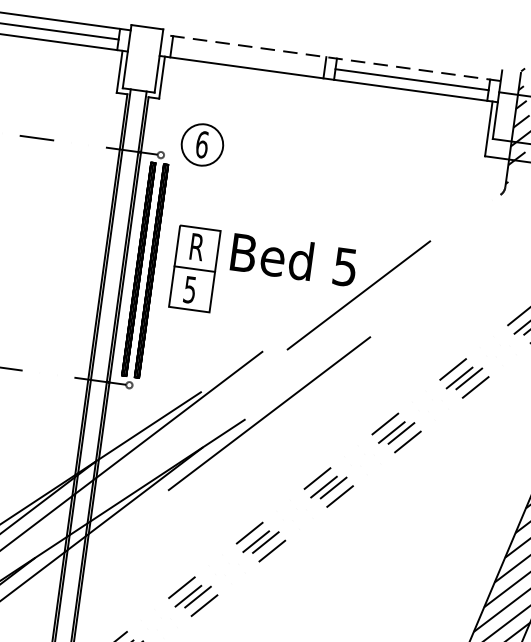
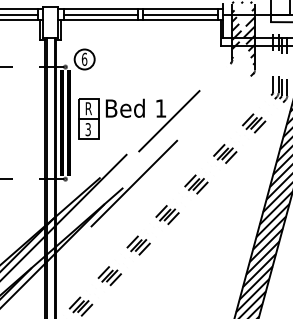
line: (247, 57) -> (100, 14), added
line: (331, 57) -> (140, 9), dashed -> solid
text: (344, 266) -> (160, 108), 5 -> 1
text: (188, 289) -> (87, 129), 5 -> 3

